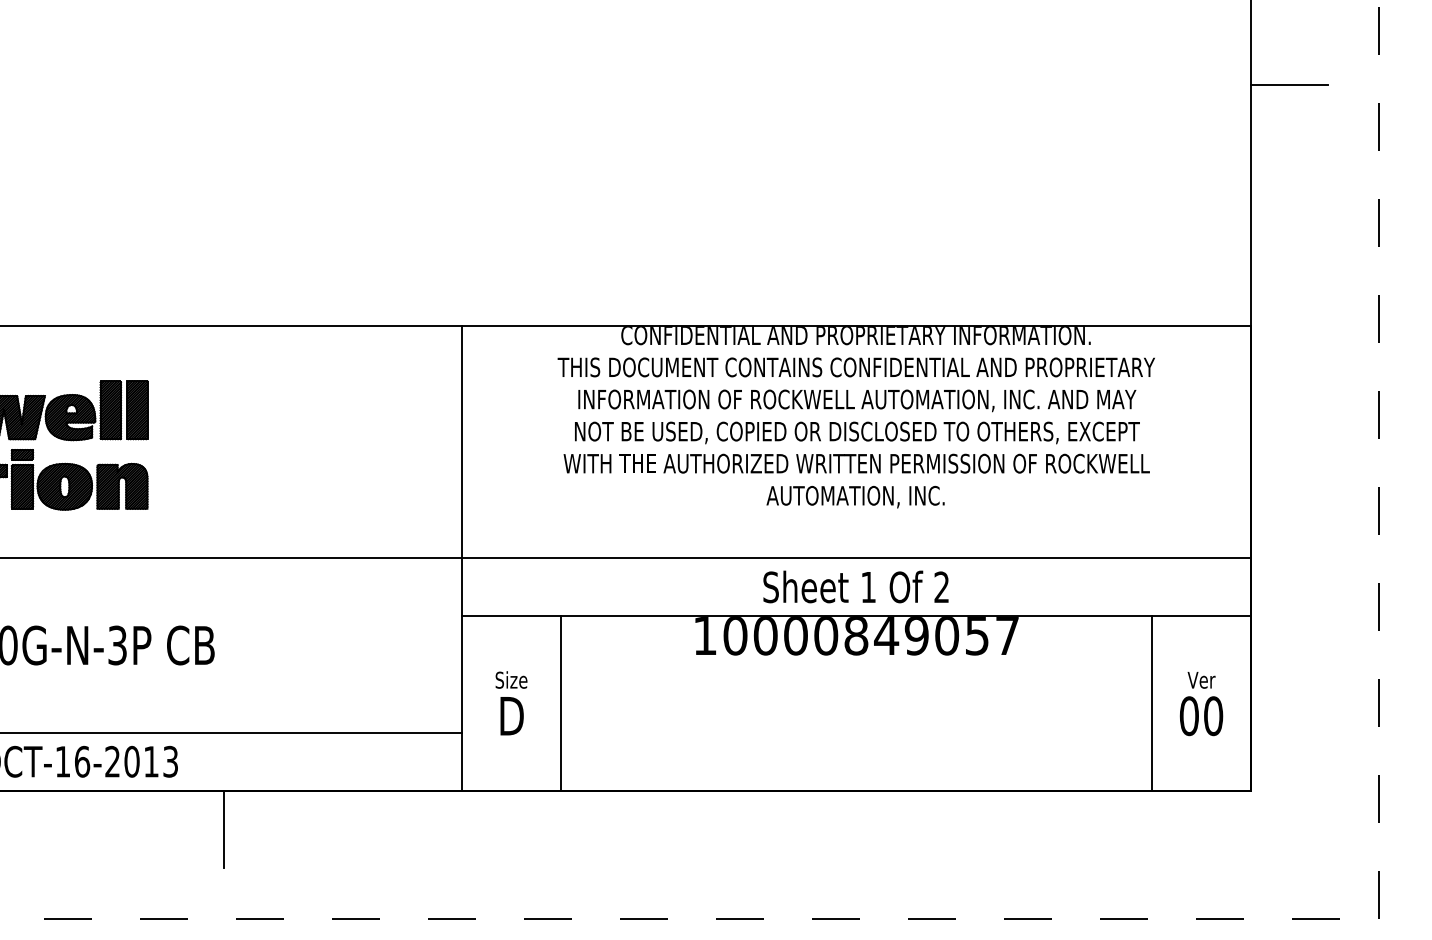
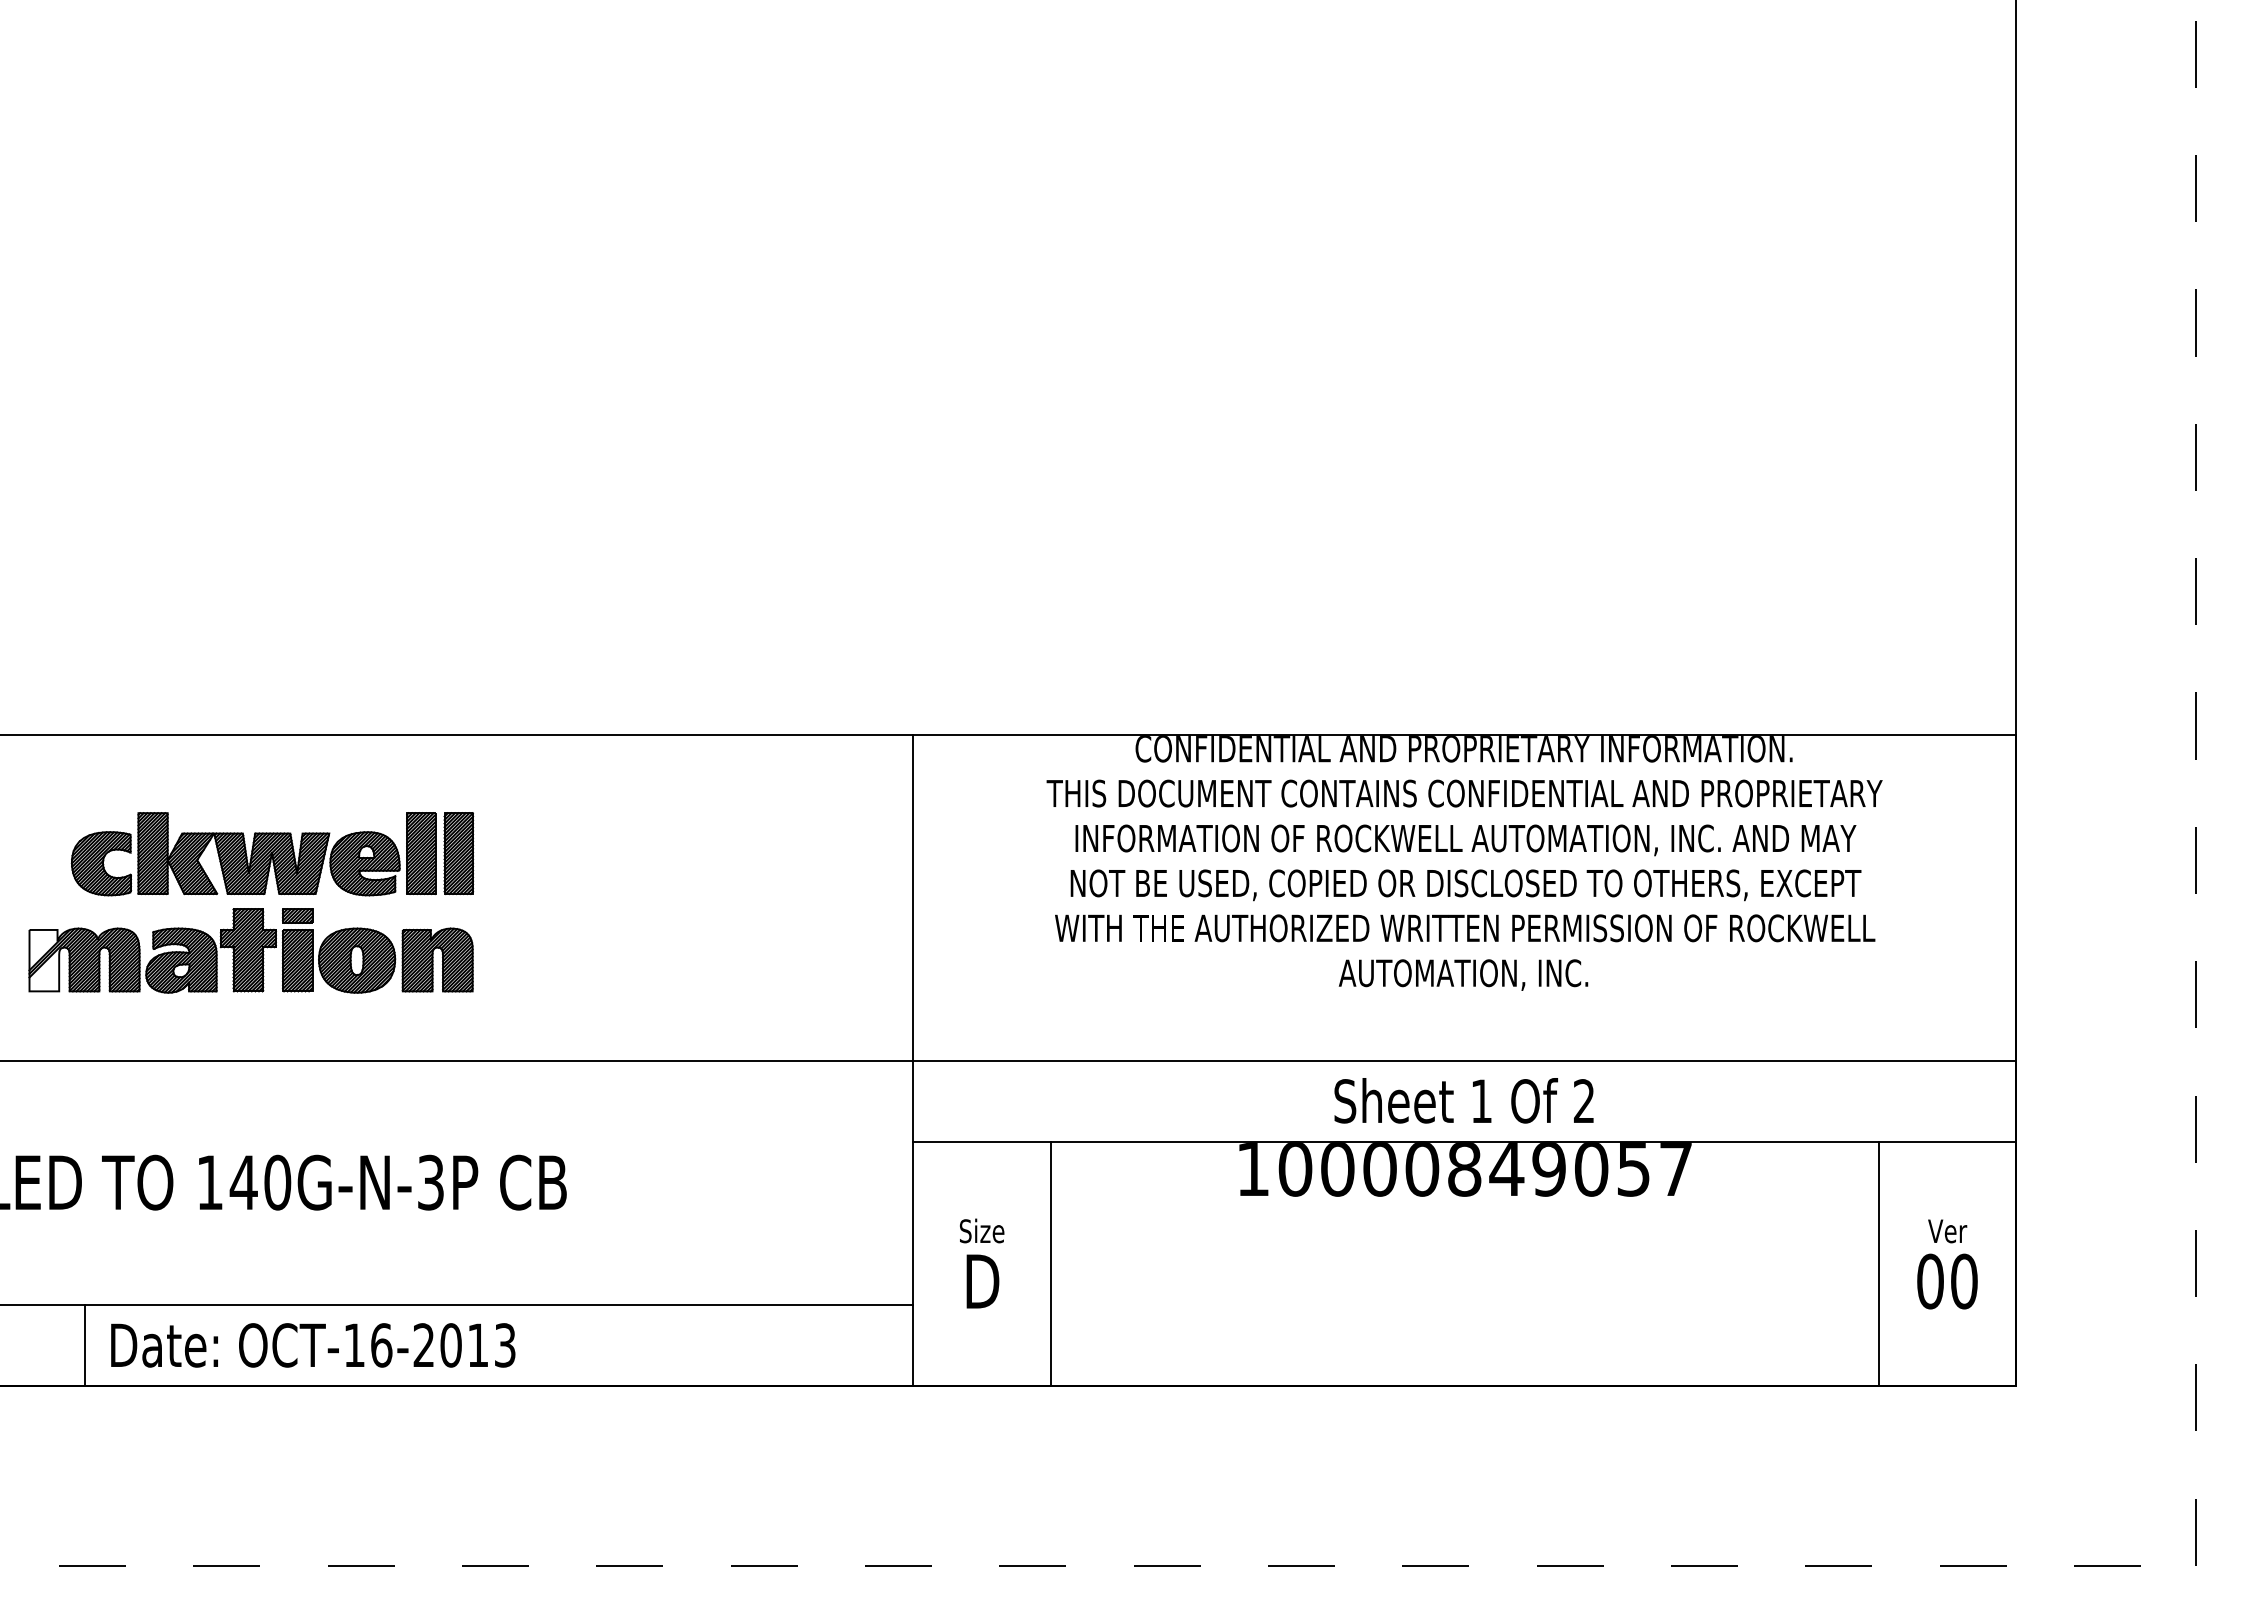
line: (1289, 85) -> (2070, 398), removed
line: (223, 829) -> (579, 1439), removed

